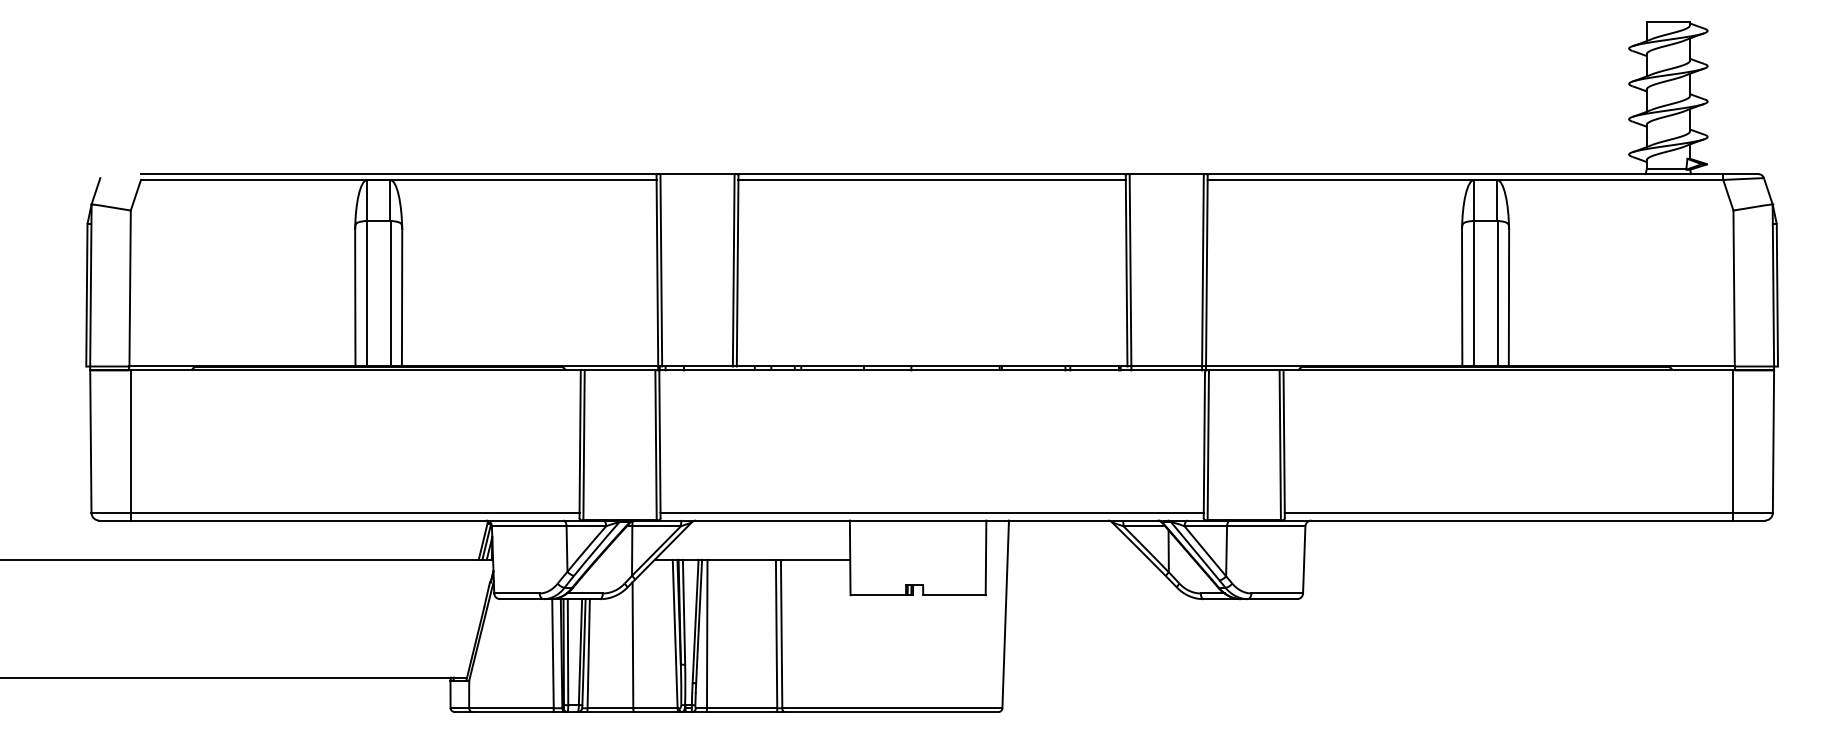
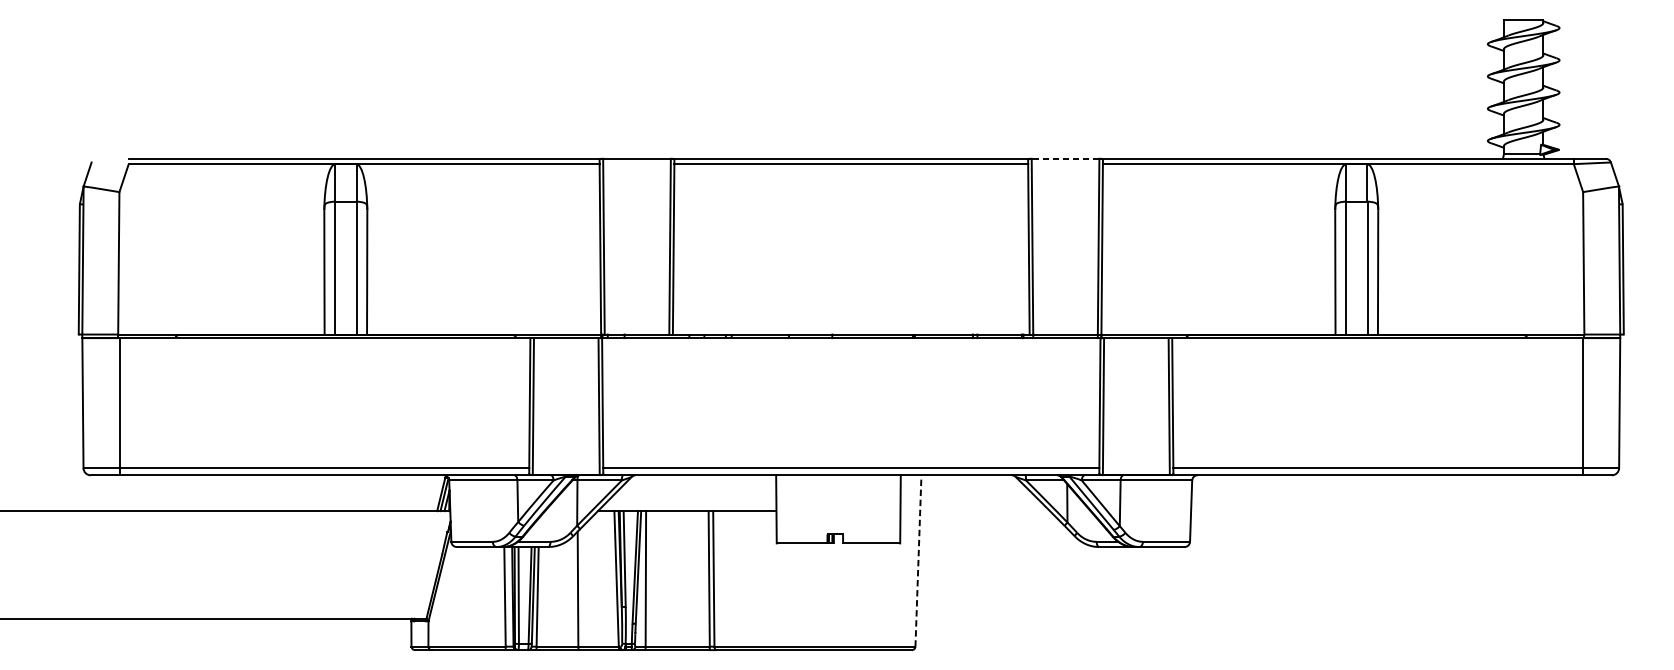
line: (1166, 174) -> (1065, 159), solid -> dashed
line: (1005, 614) -> (918, 561), solid -> dashed

